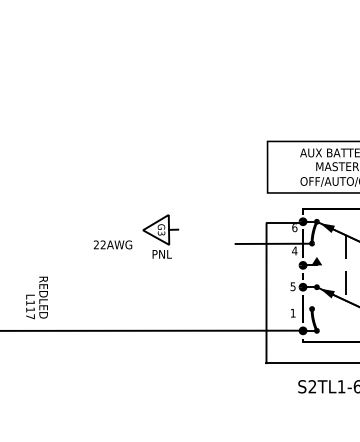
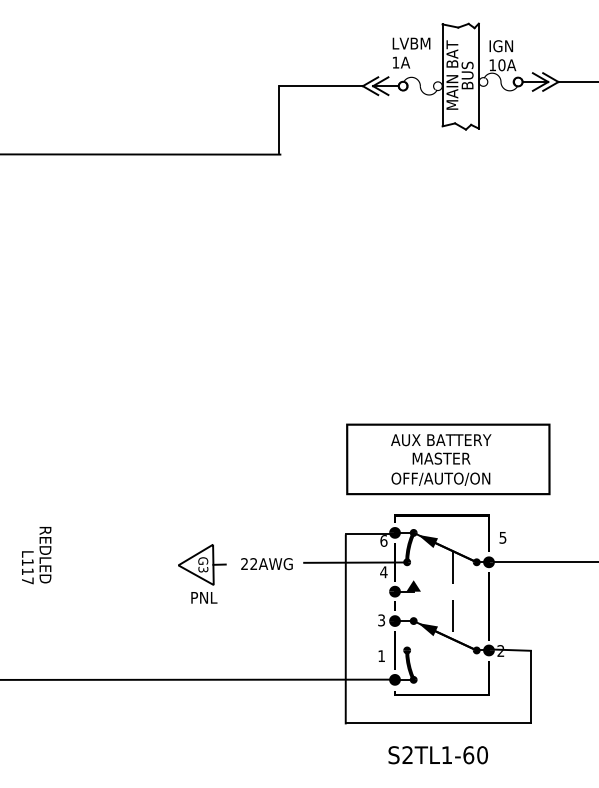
part: (160, 236) -> (202, 573), moved
text: (112, 245) -> (266, 564), moved
text: (293, 286) -> (381, 619), 5 -> 3
text: (36, 297) -> (36, 555), moved

